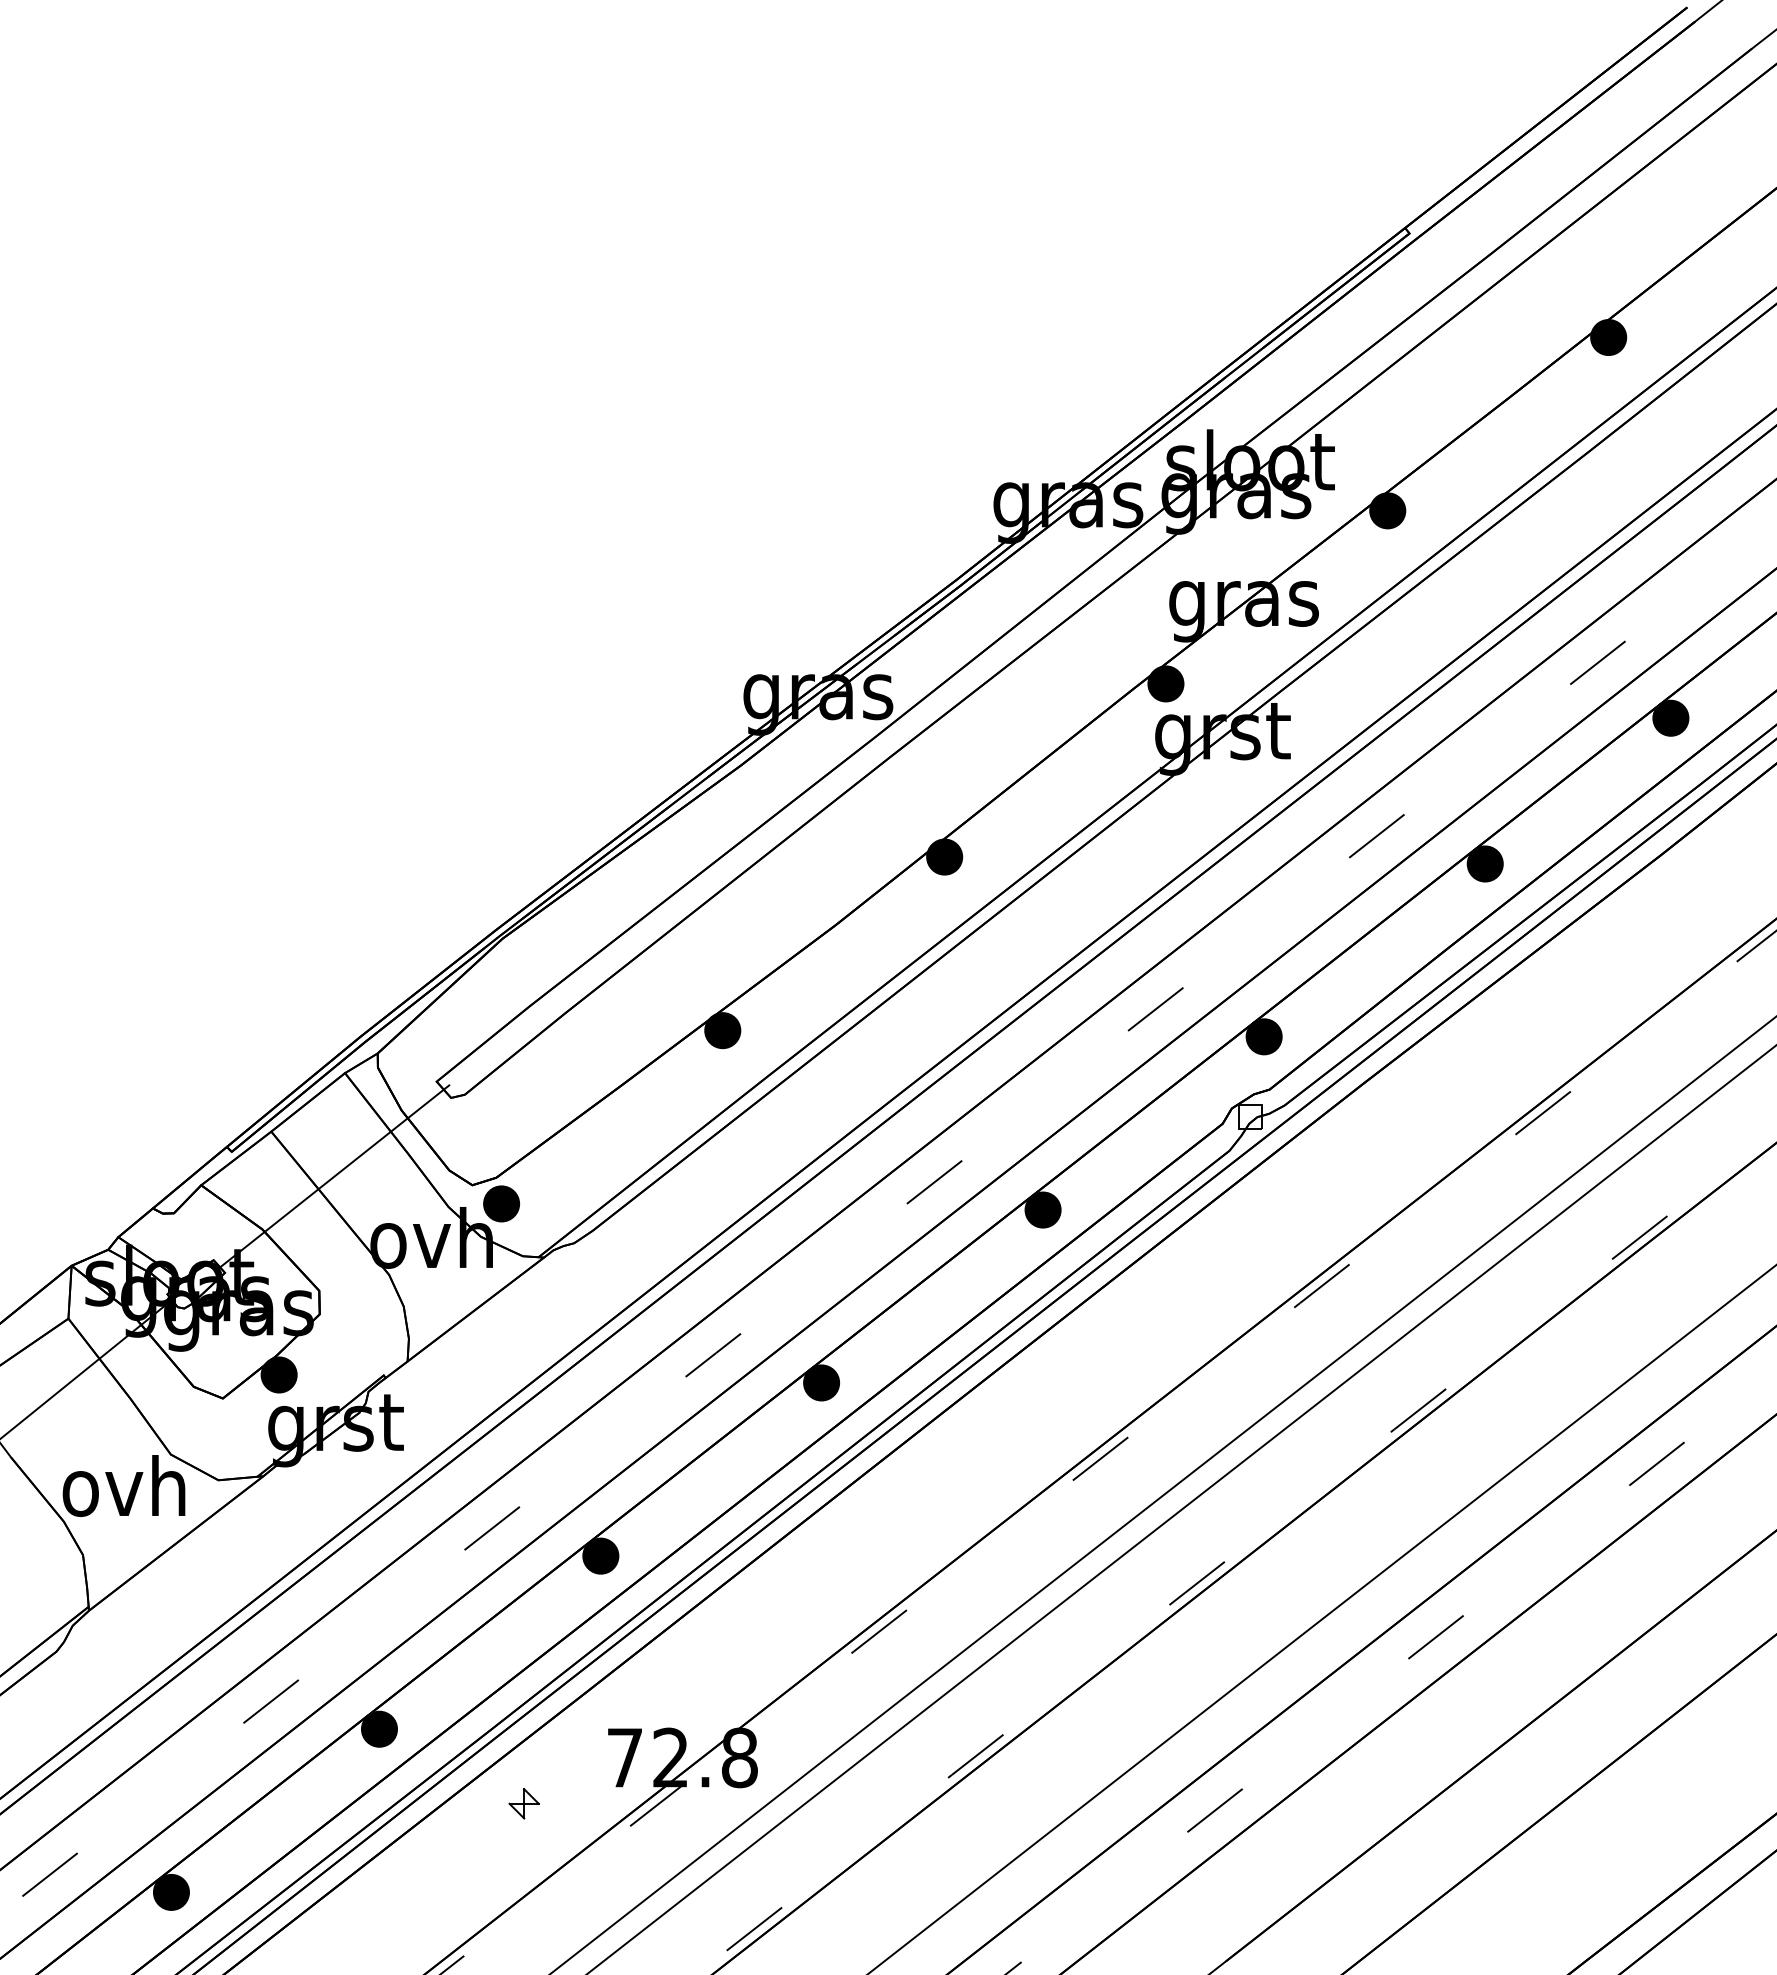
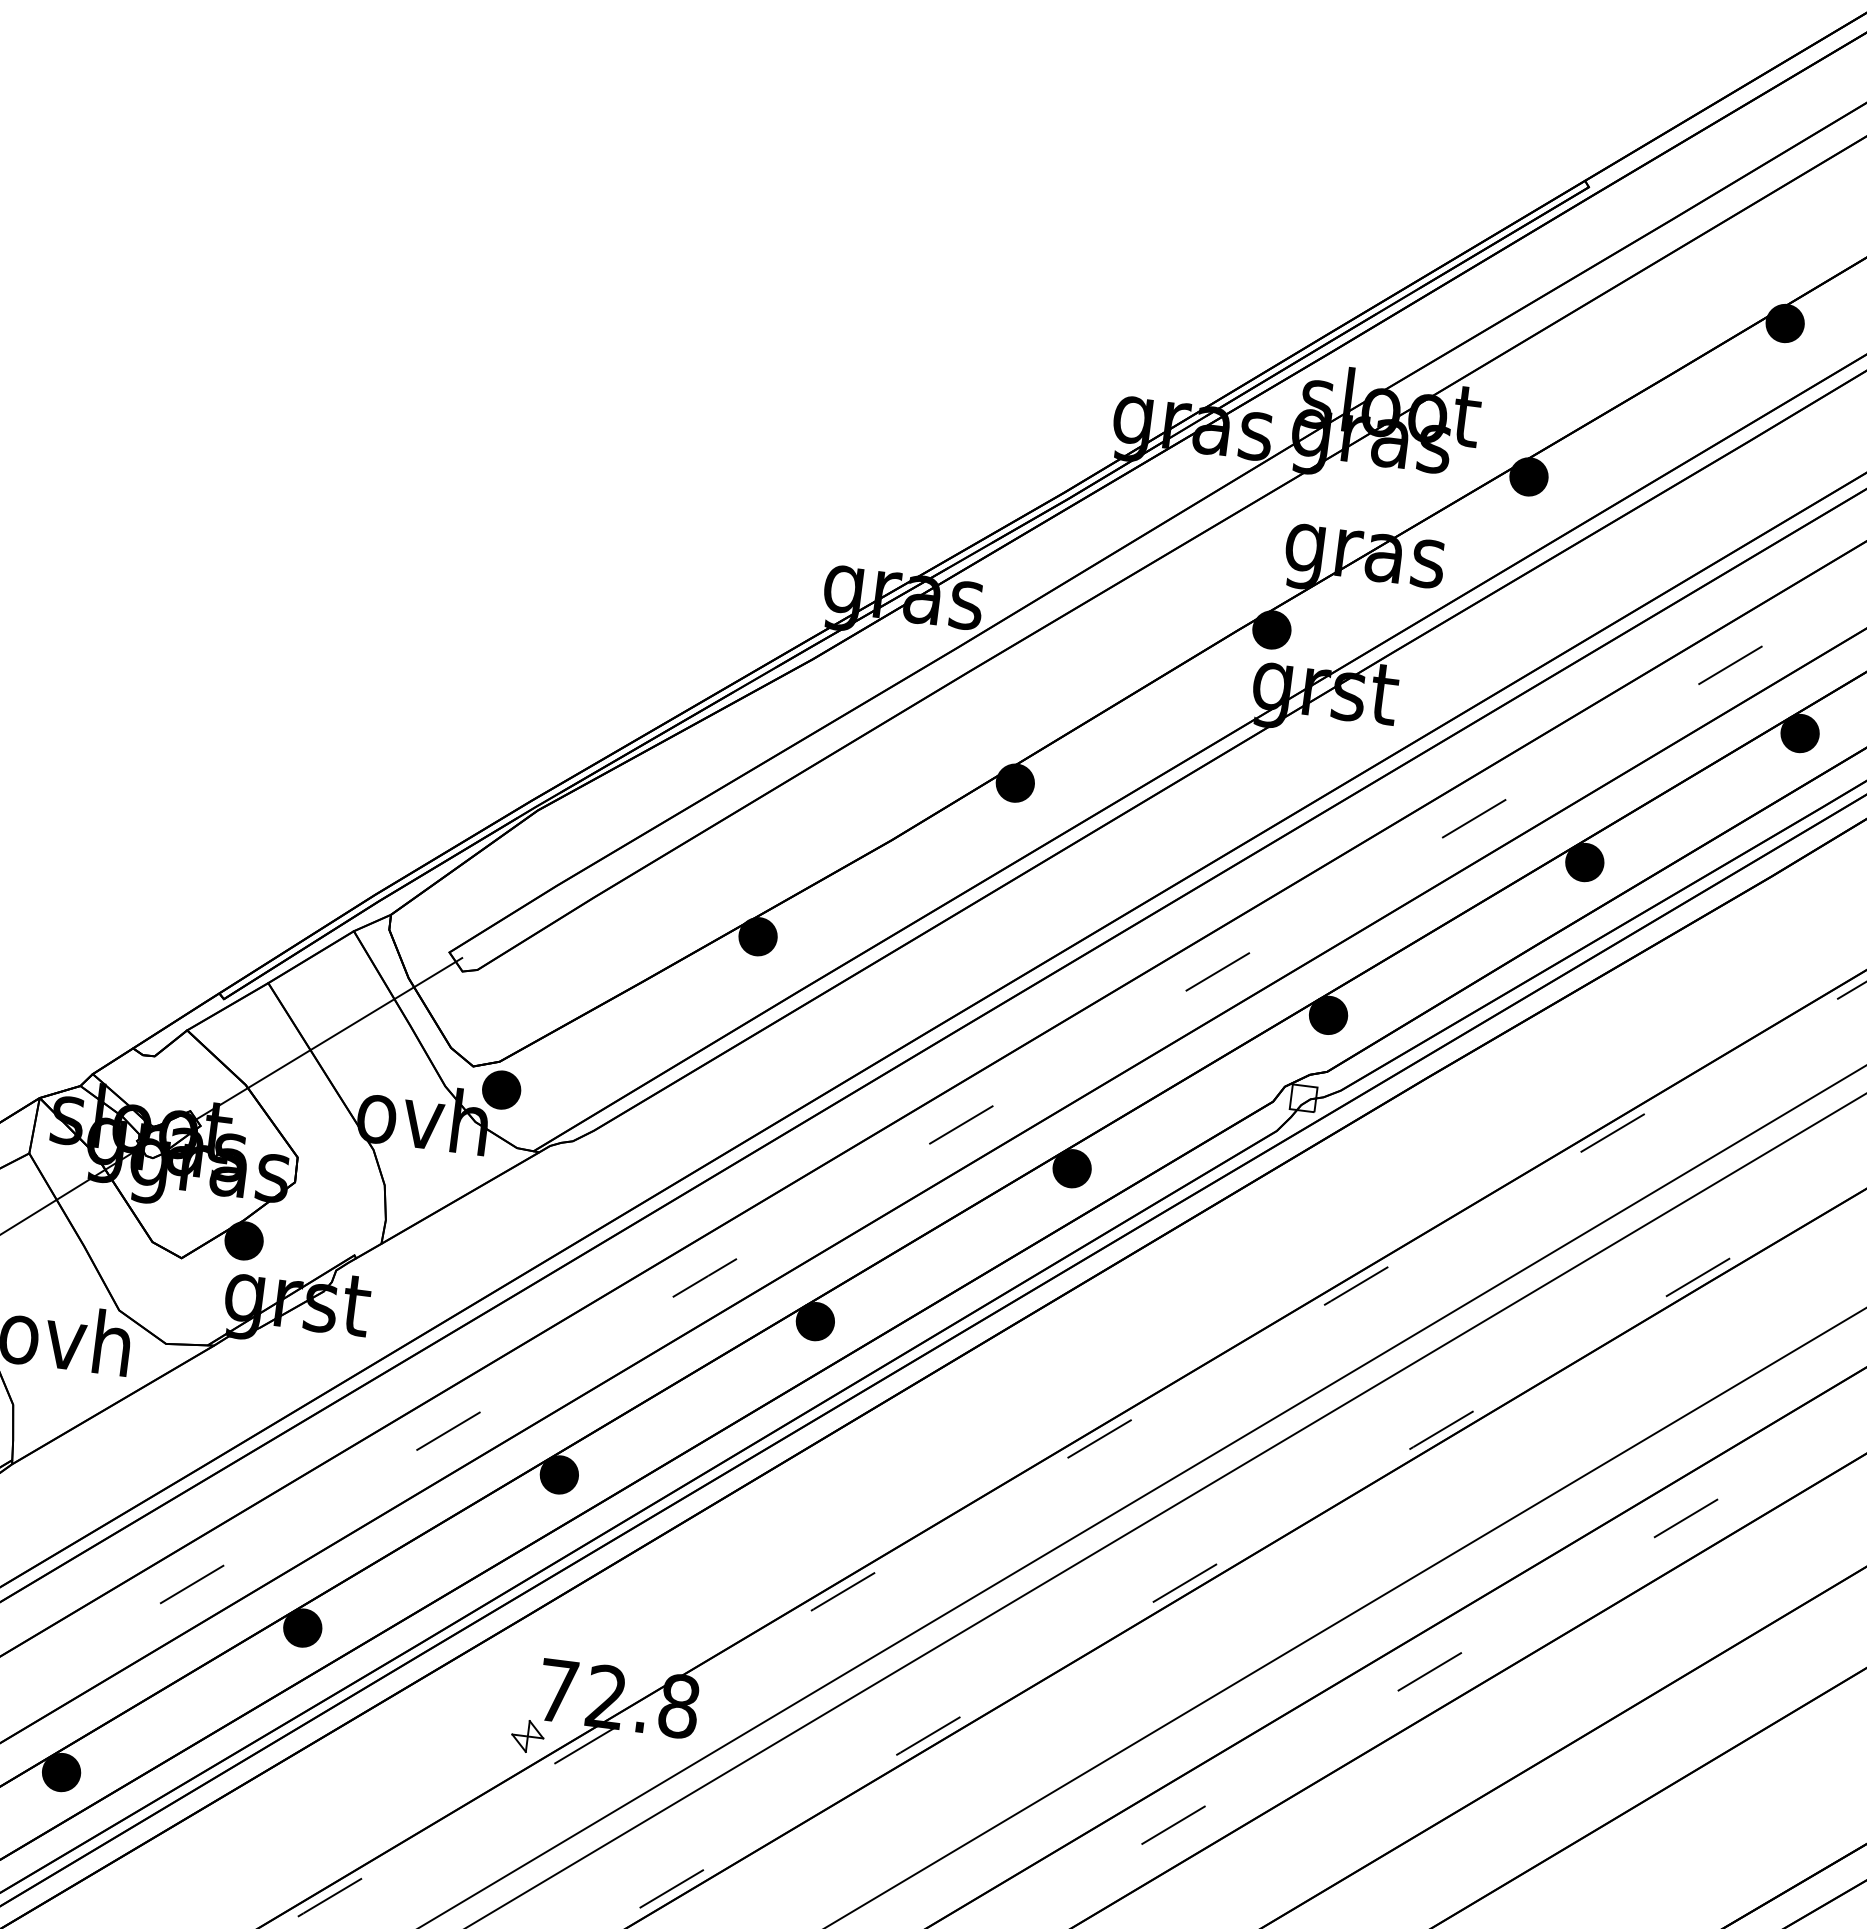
part: (523, 1803) -> (527, 1736), moved

